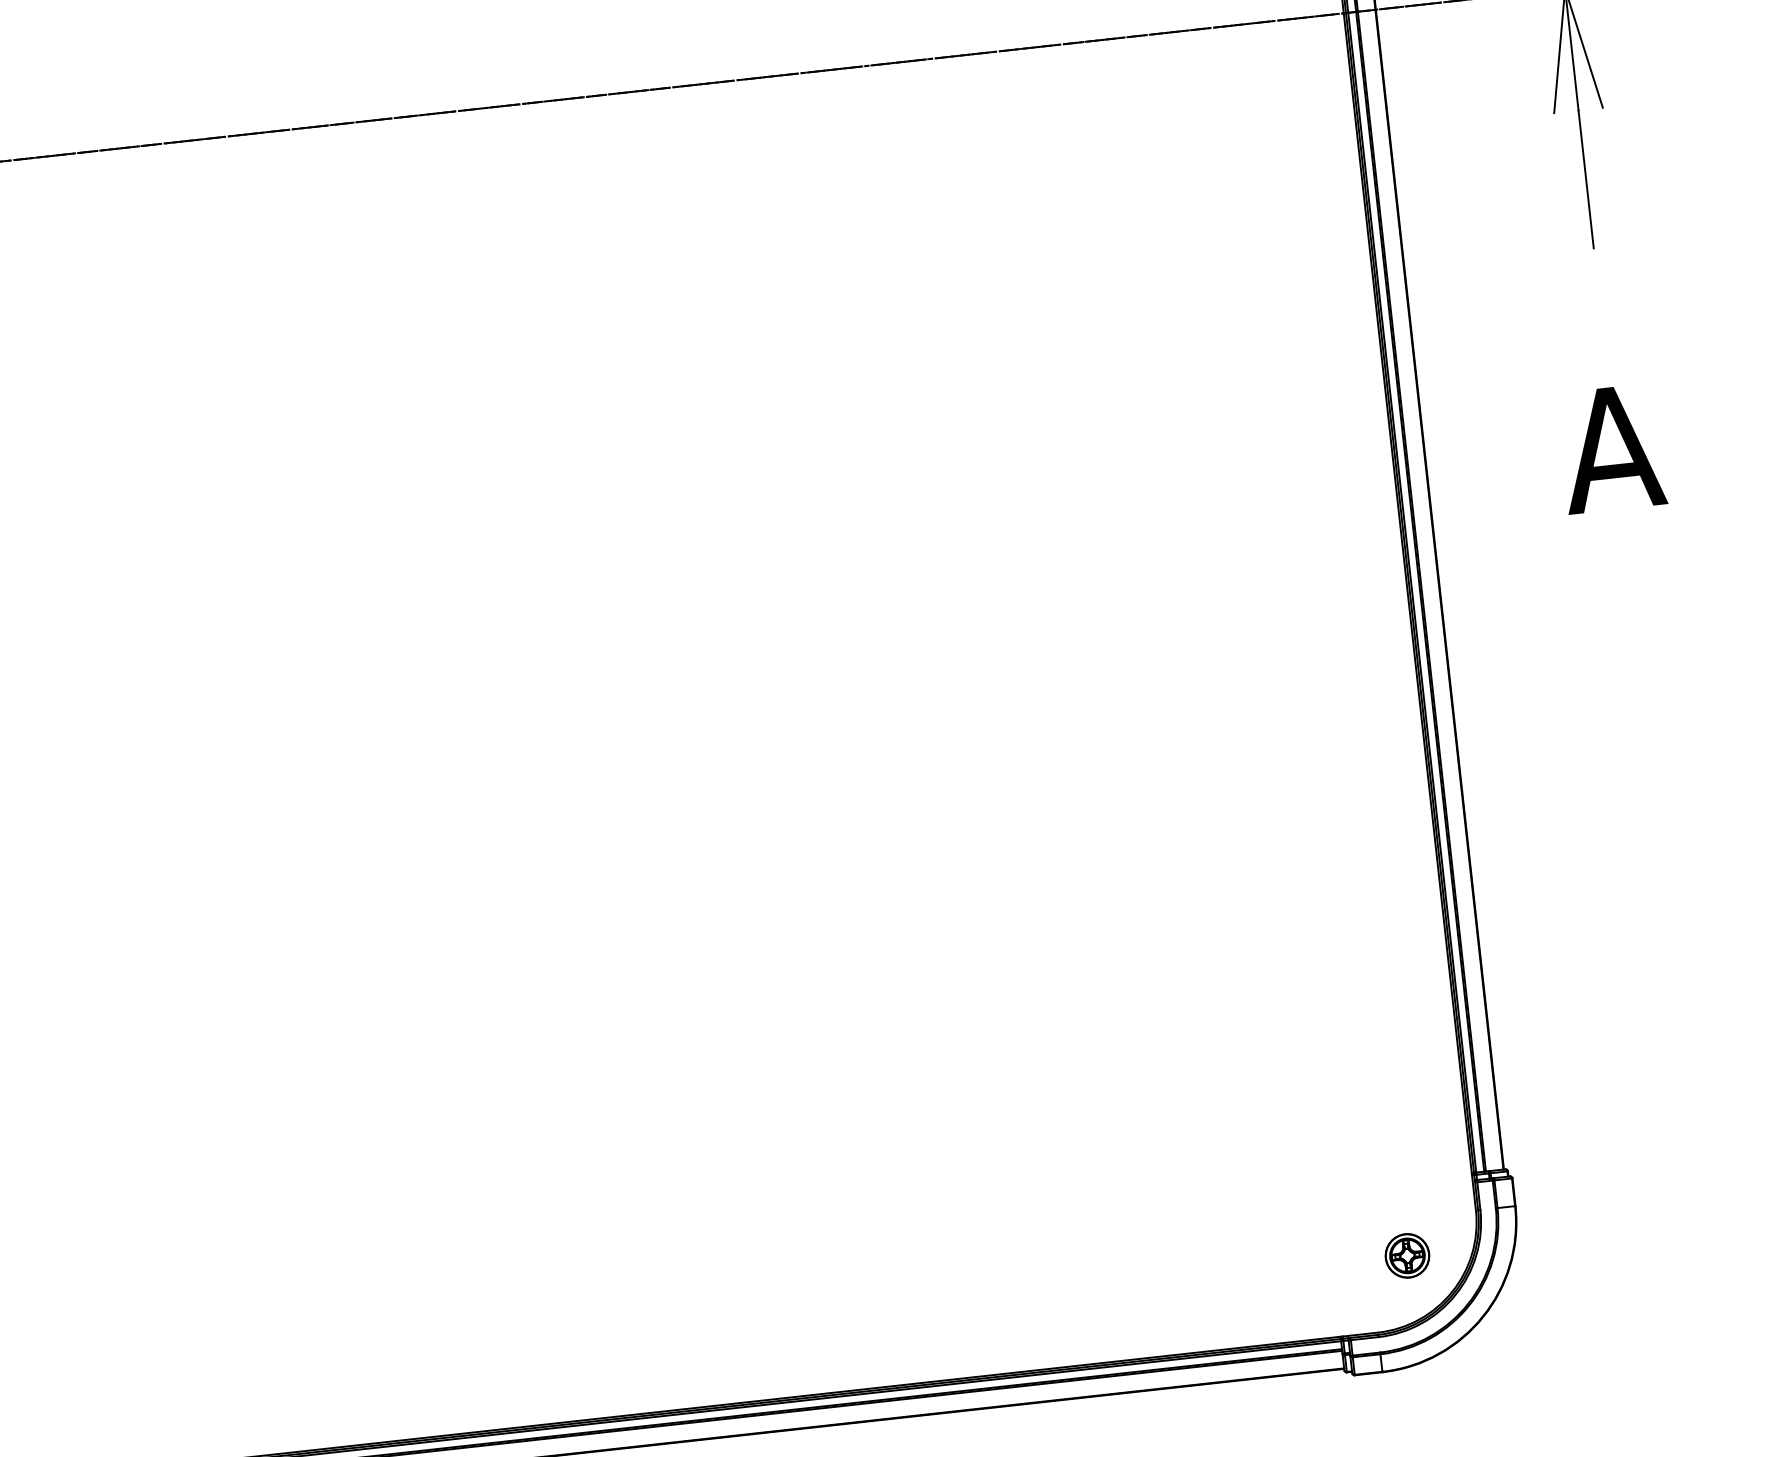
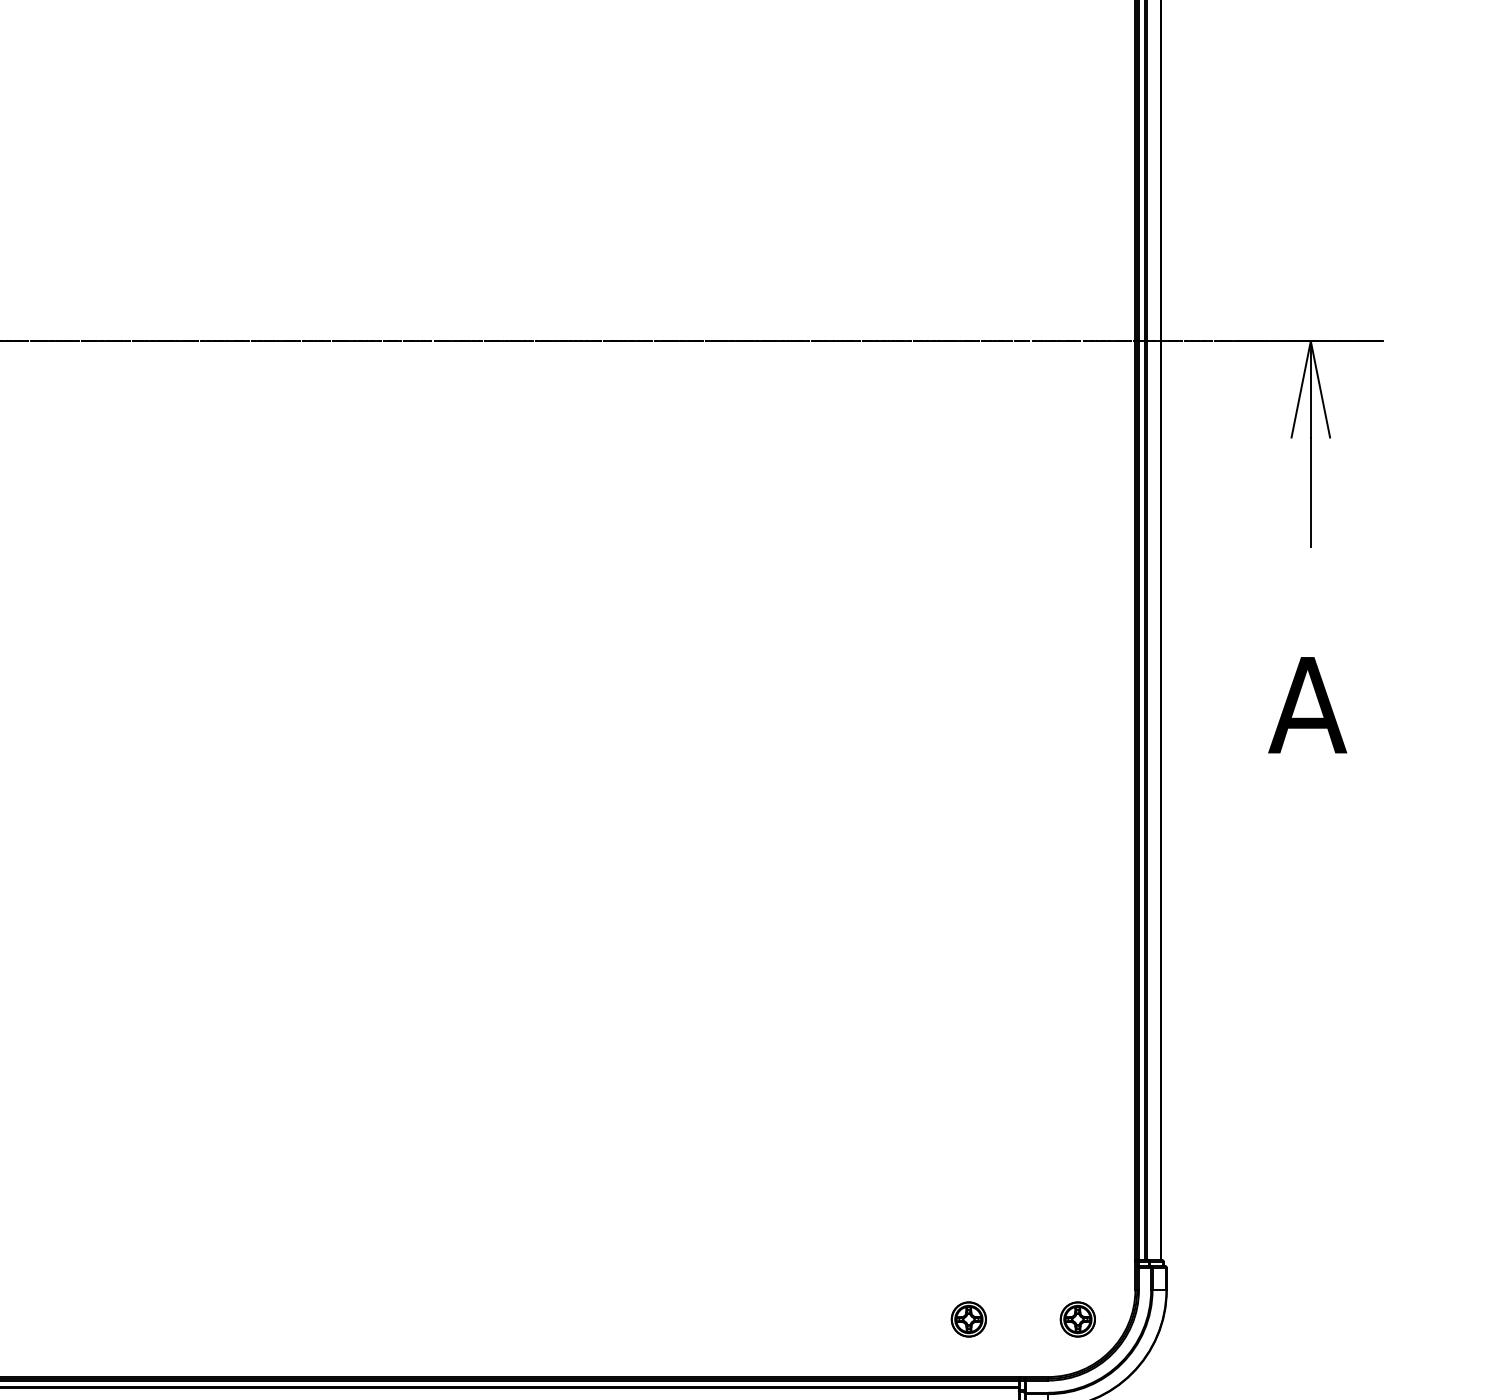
part: (1269, 1271) -> (968, 1319), added

